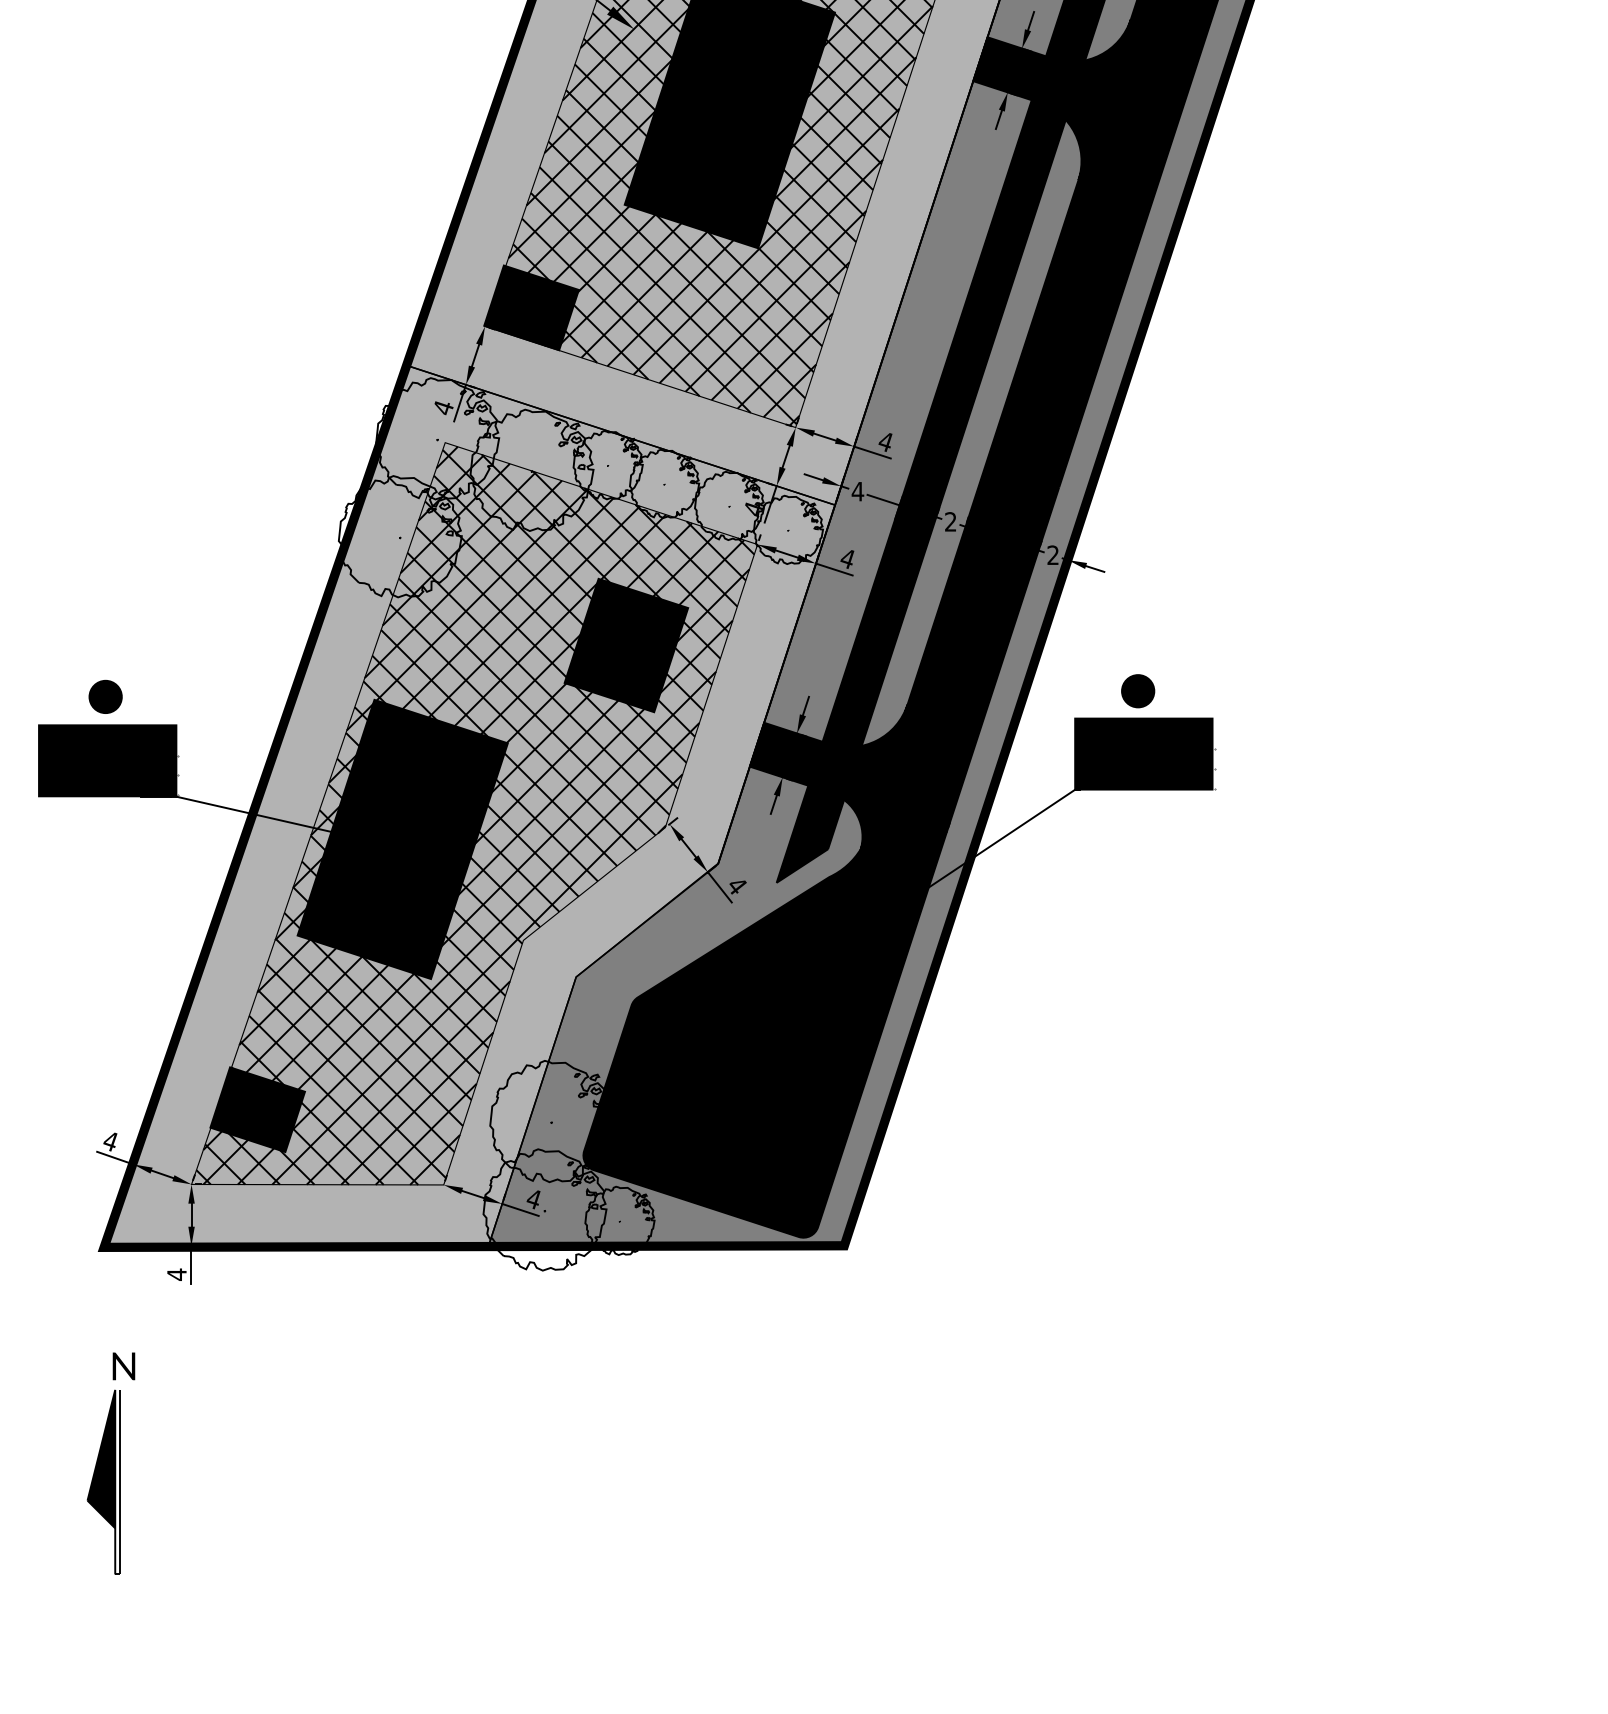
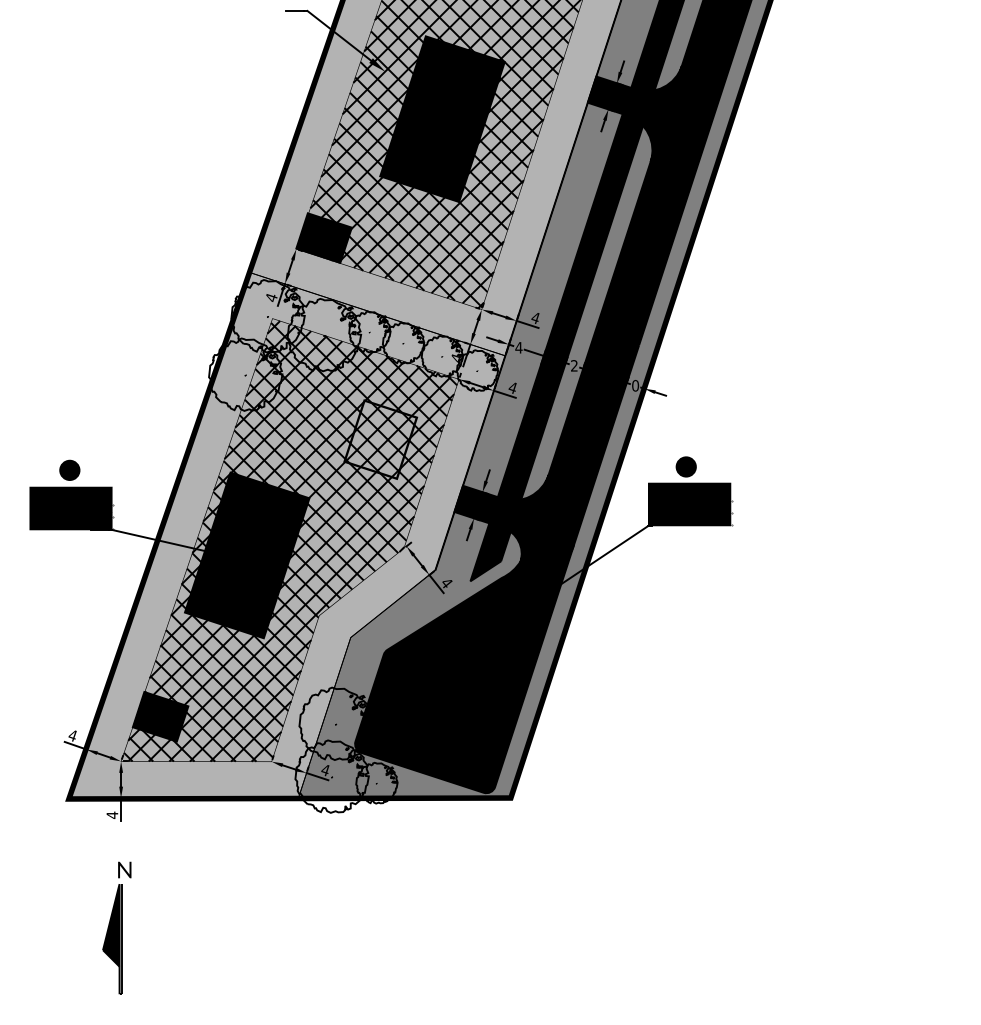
text: (1053, 554) -> (635, 385), 2 -> 0
fill: (625, 645) -> (380, 439), removed
part: (110, 1462) -> (116, 927), moved

